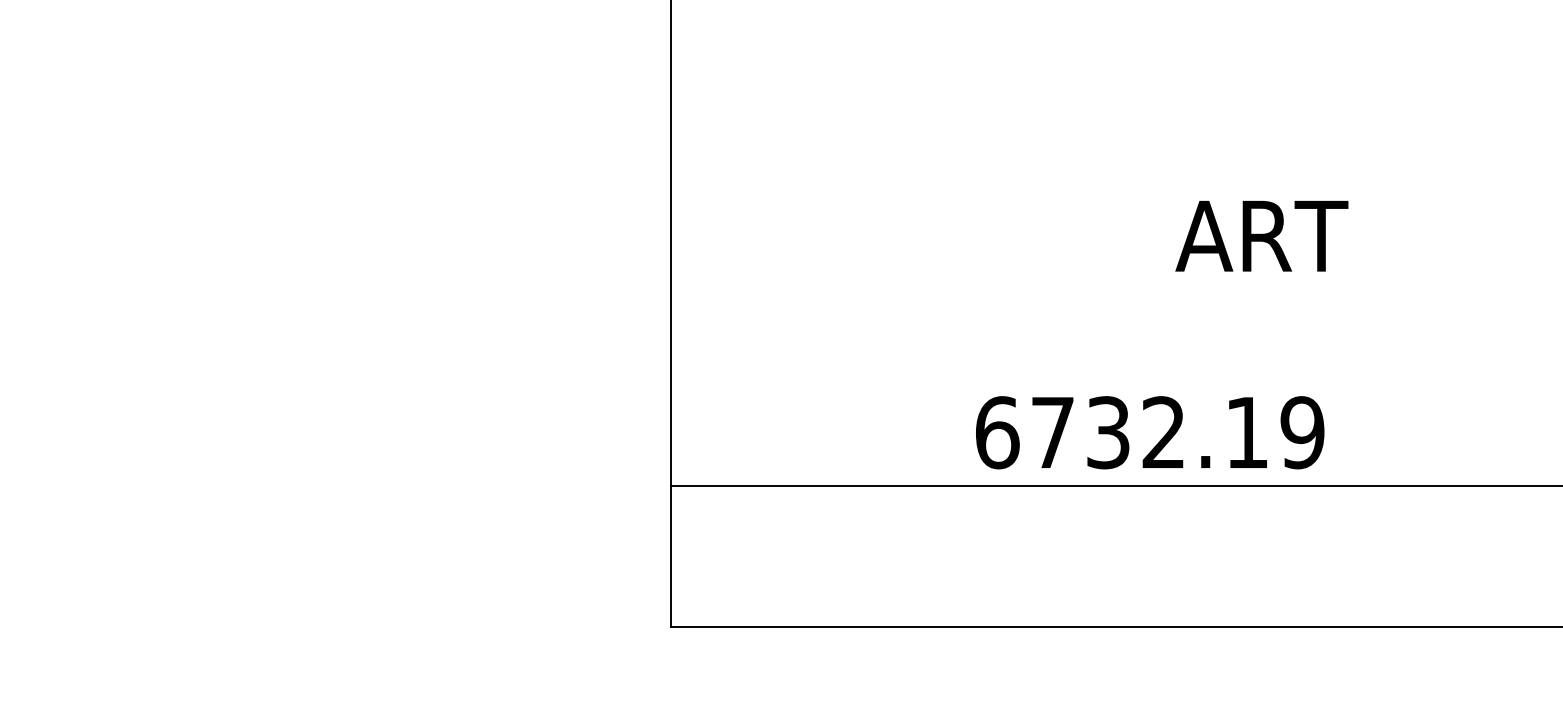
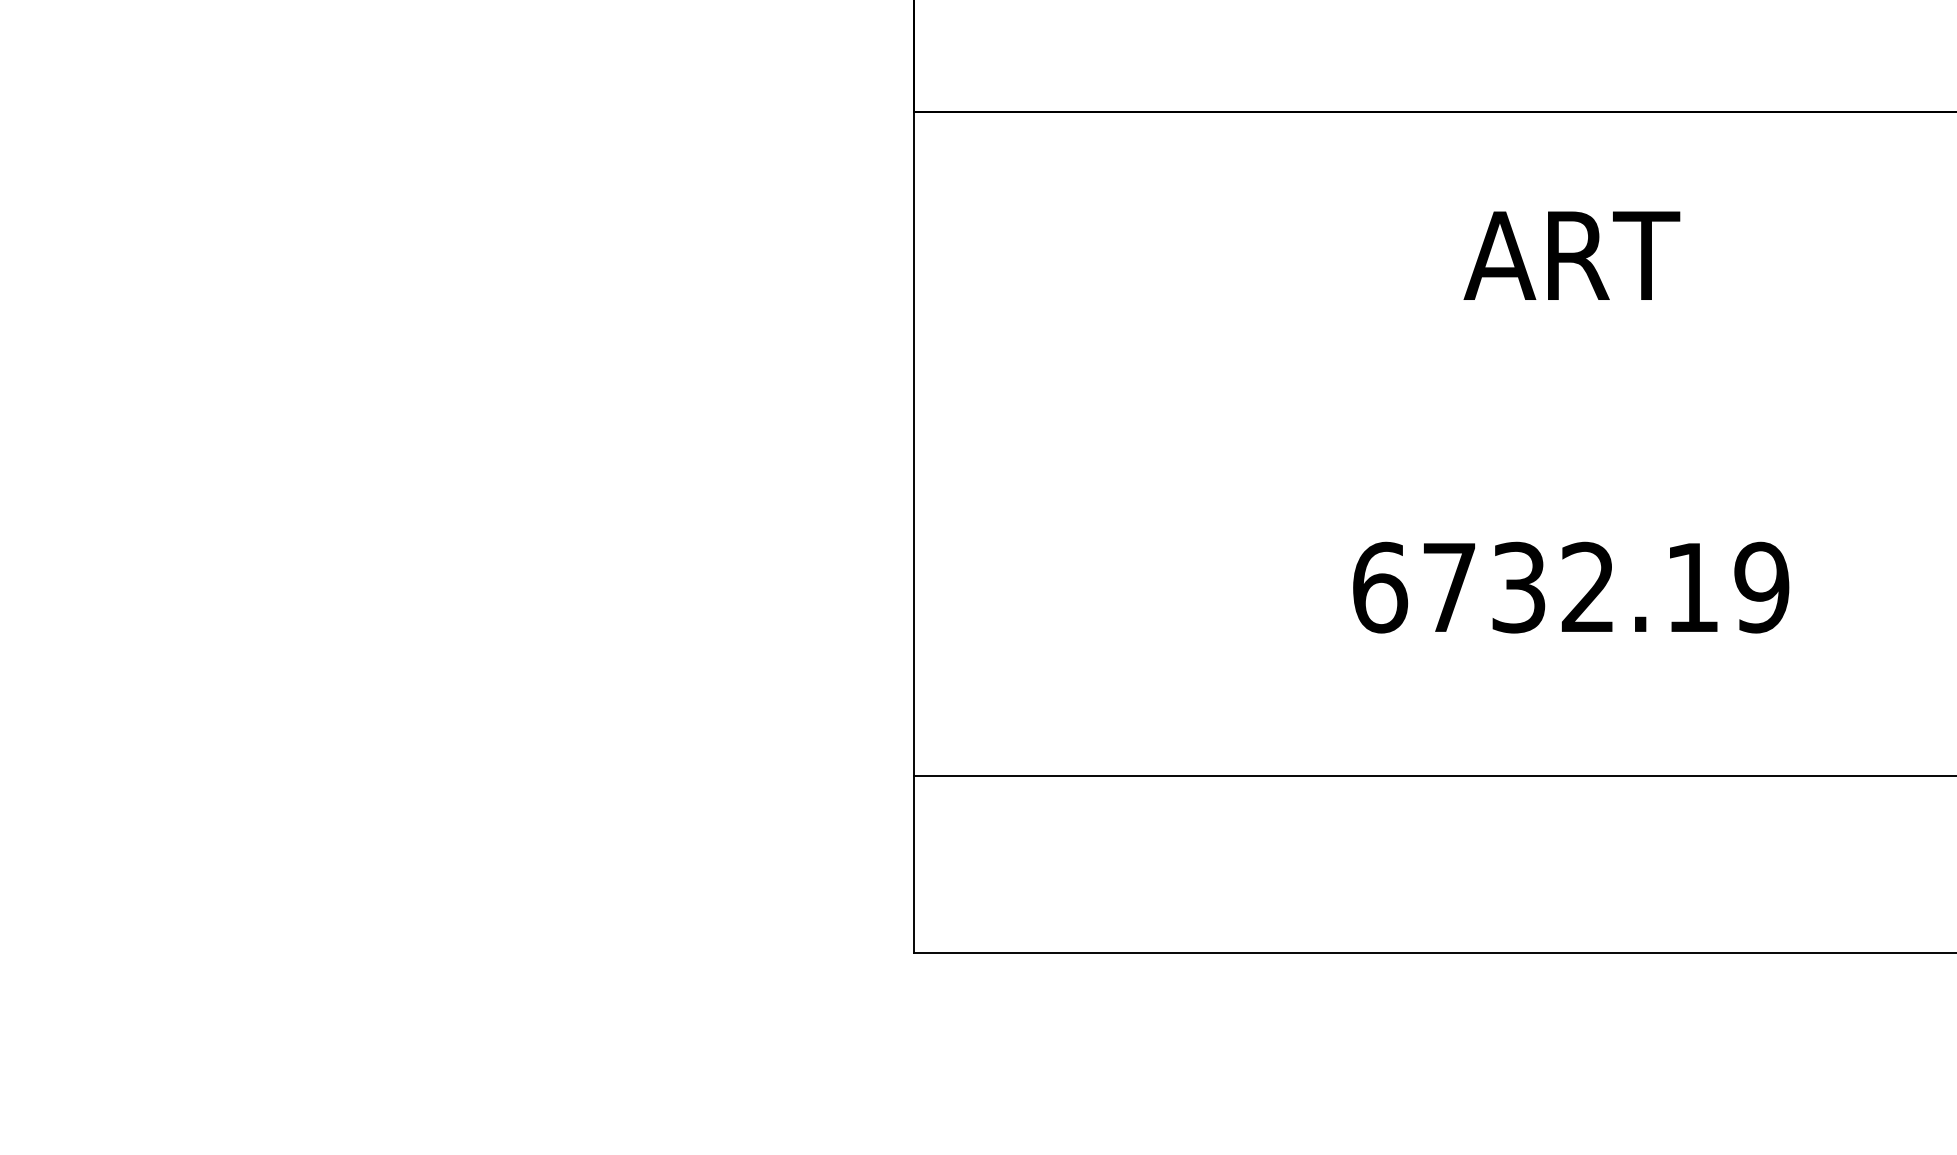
text: (1261, 236) -> (1571, 255), moved
text: (1150, 432) -> (1571, 587), moved

